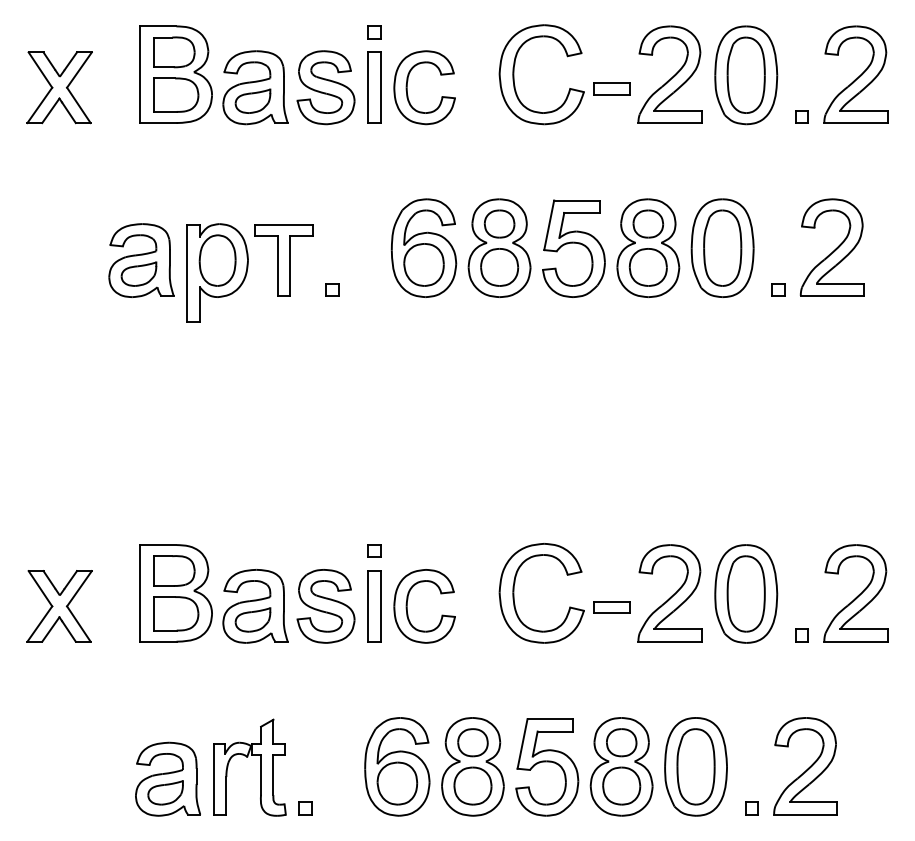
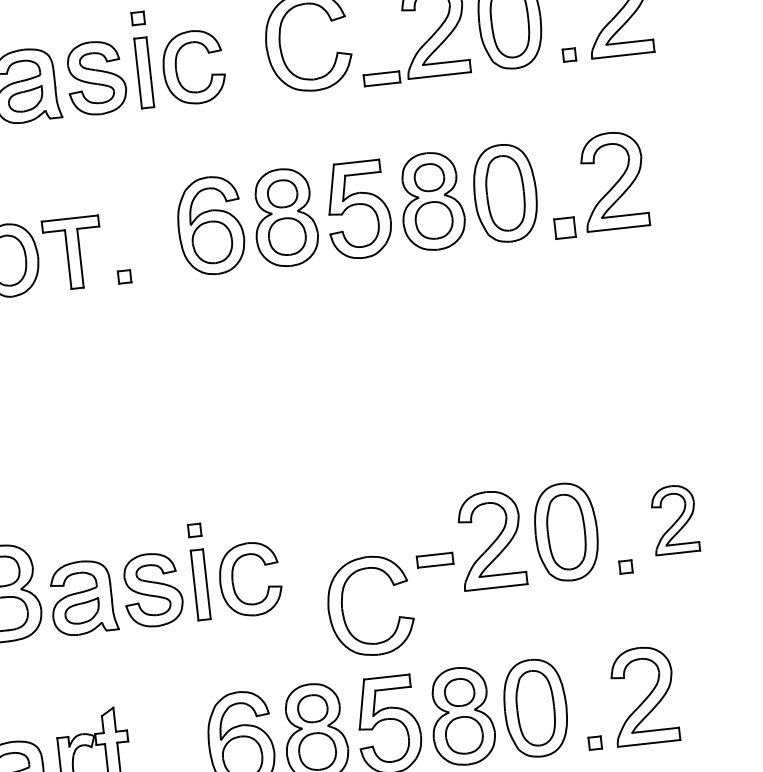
part: (611, 88) -> (381, 78), moved
part: (778, 289) -> (565, 228), size x1.6
part: (514, 593) -> (343, 609), moved
part: (855, 593) -> (674, 519), size x0.7

